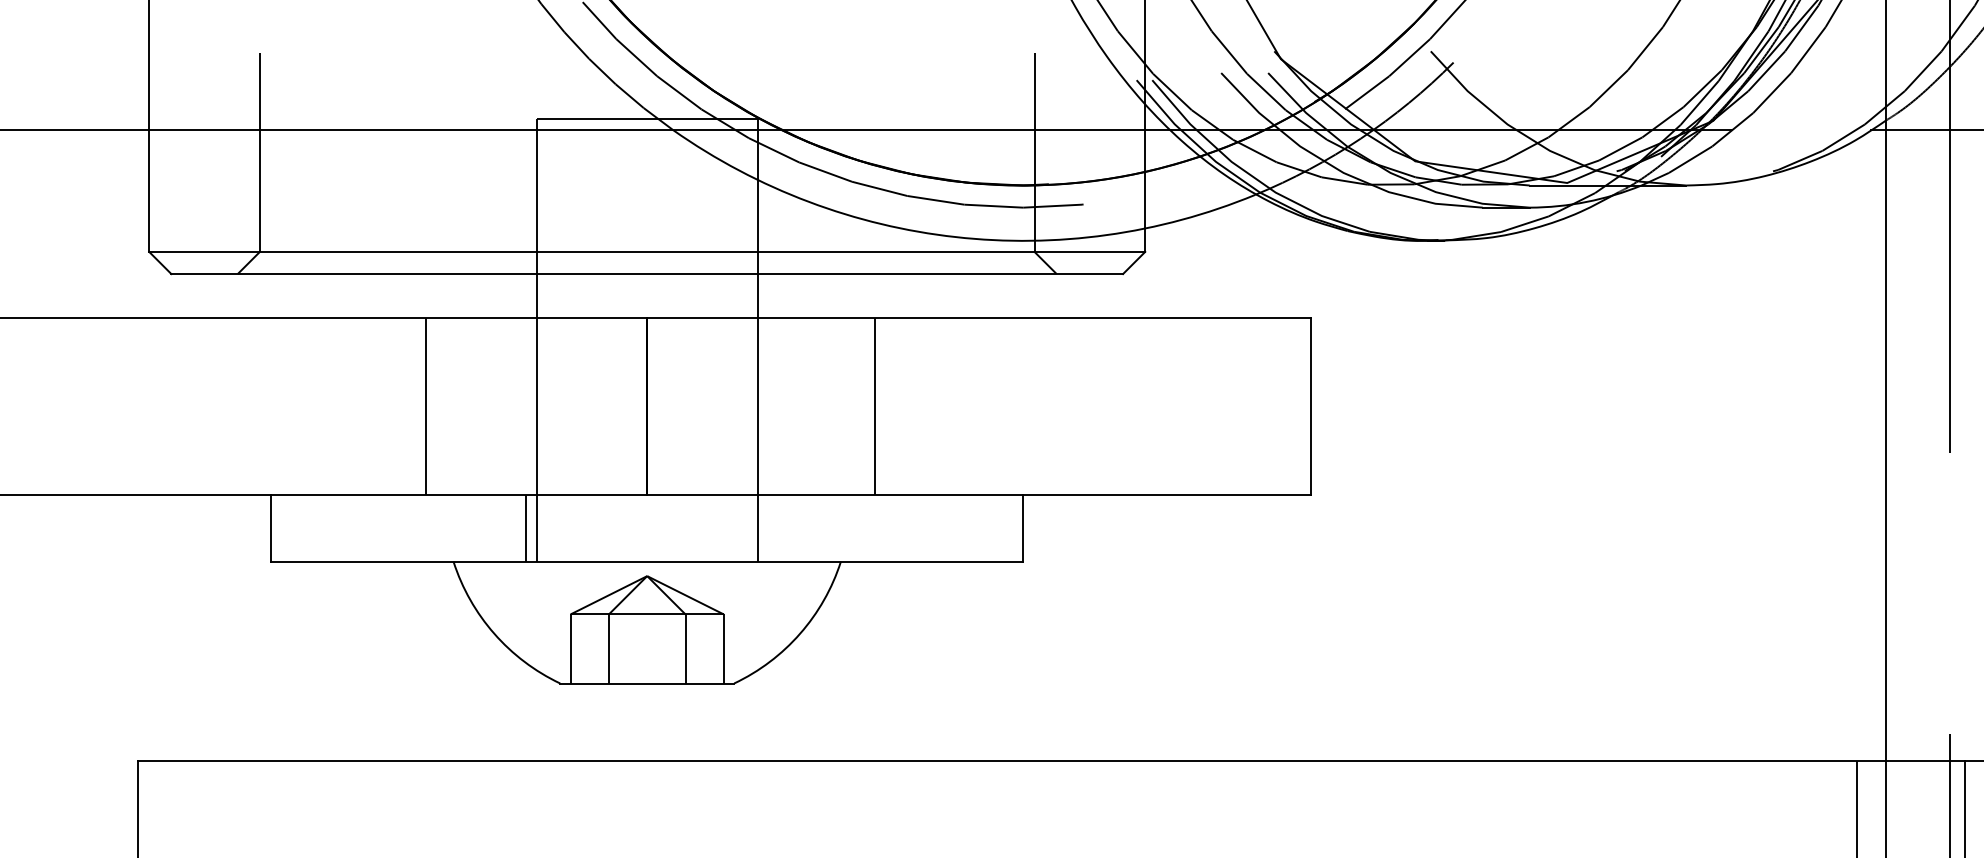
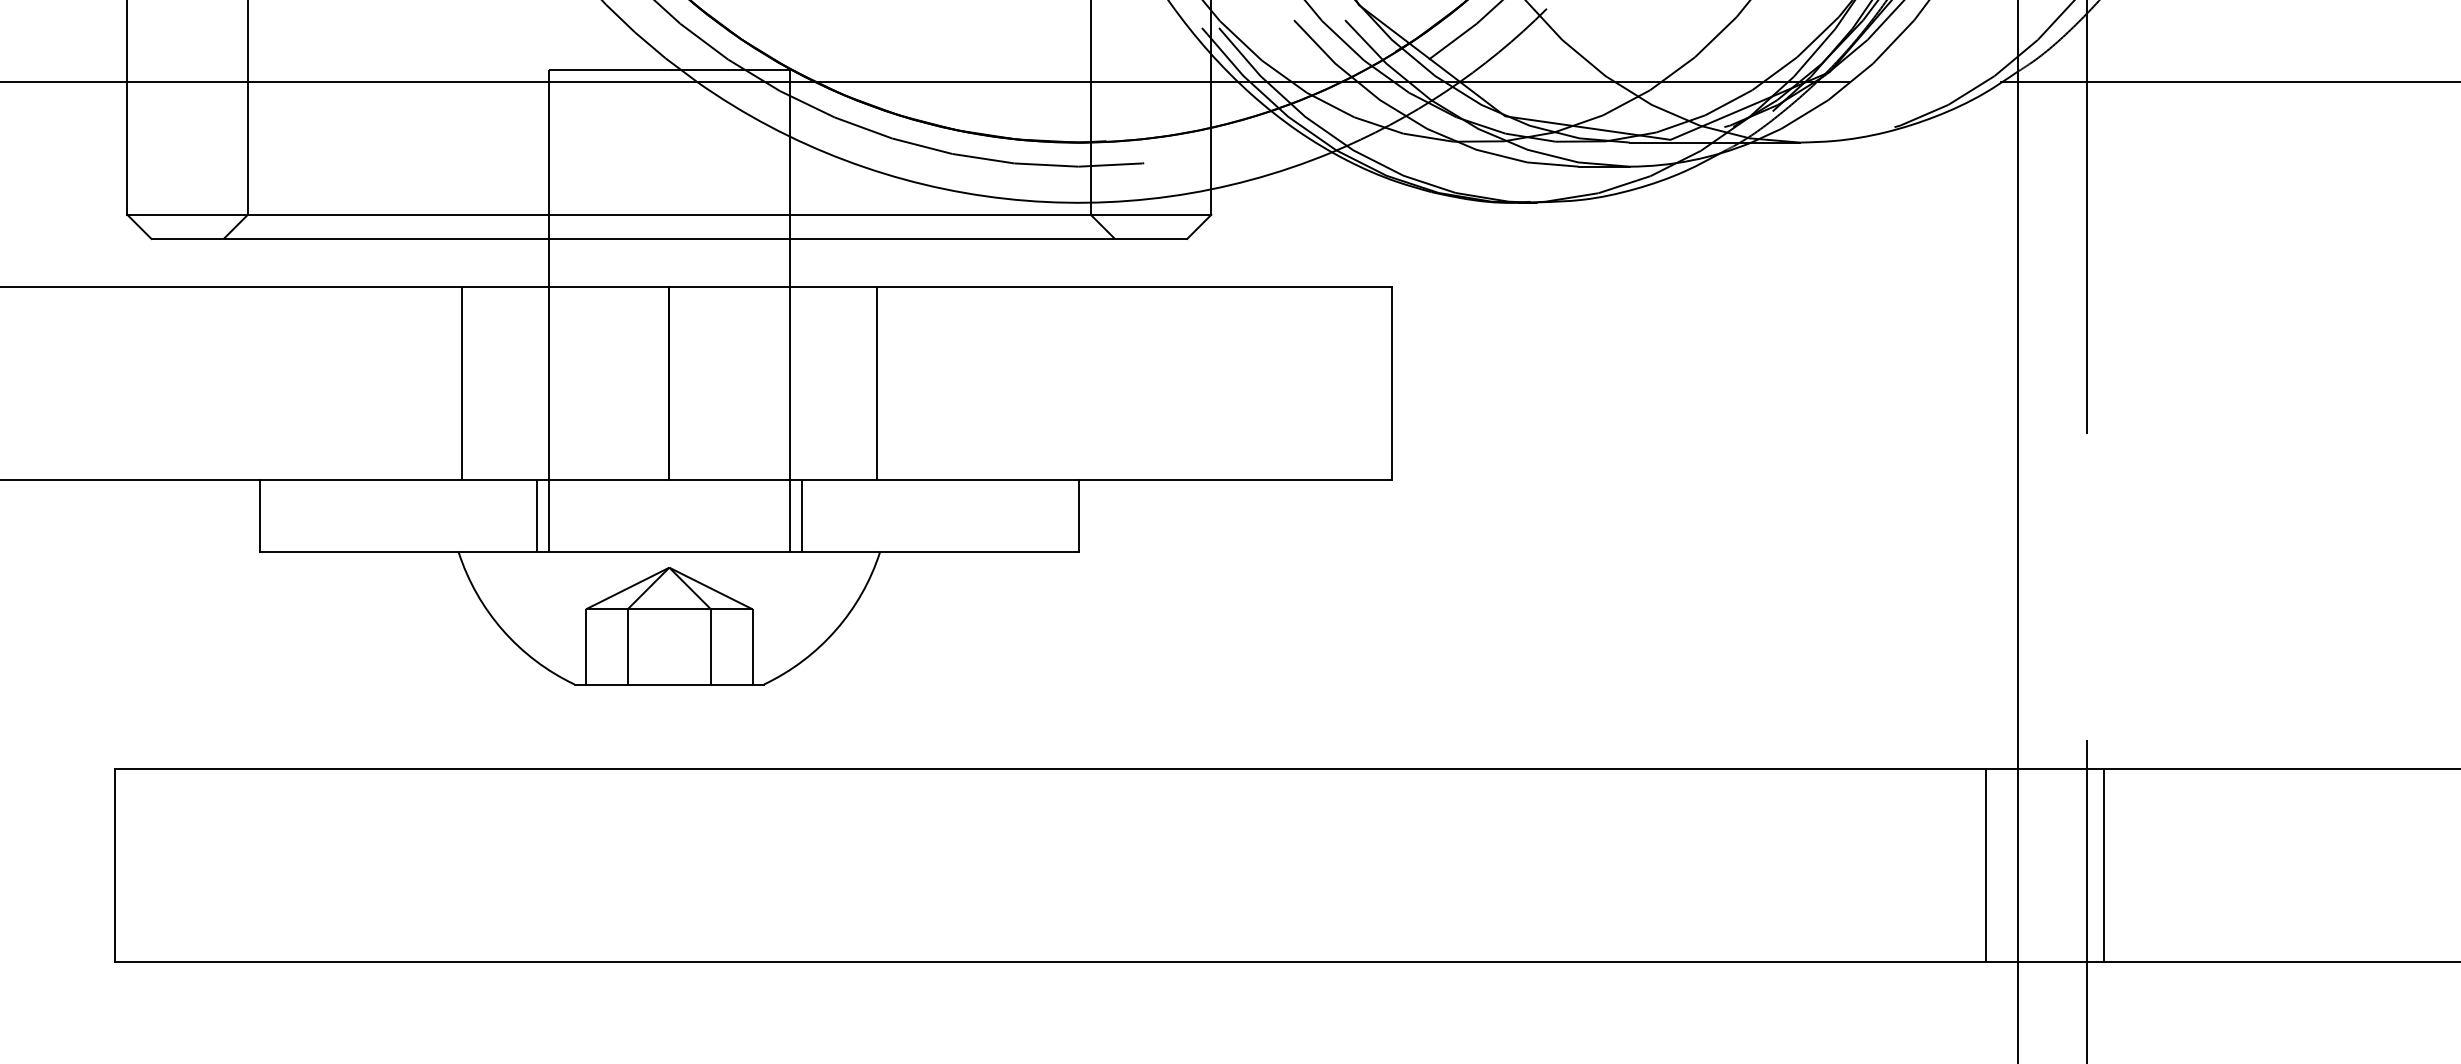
line: (425, 406) -> (462, 383), moved
line: (875, 406) -> (876, 383), moved
line: (768, 528) -> (801, 515), added

